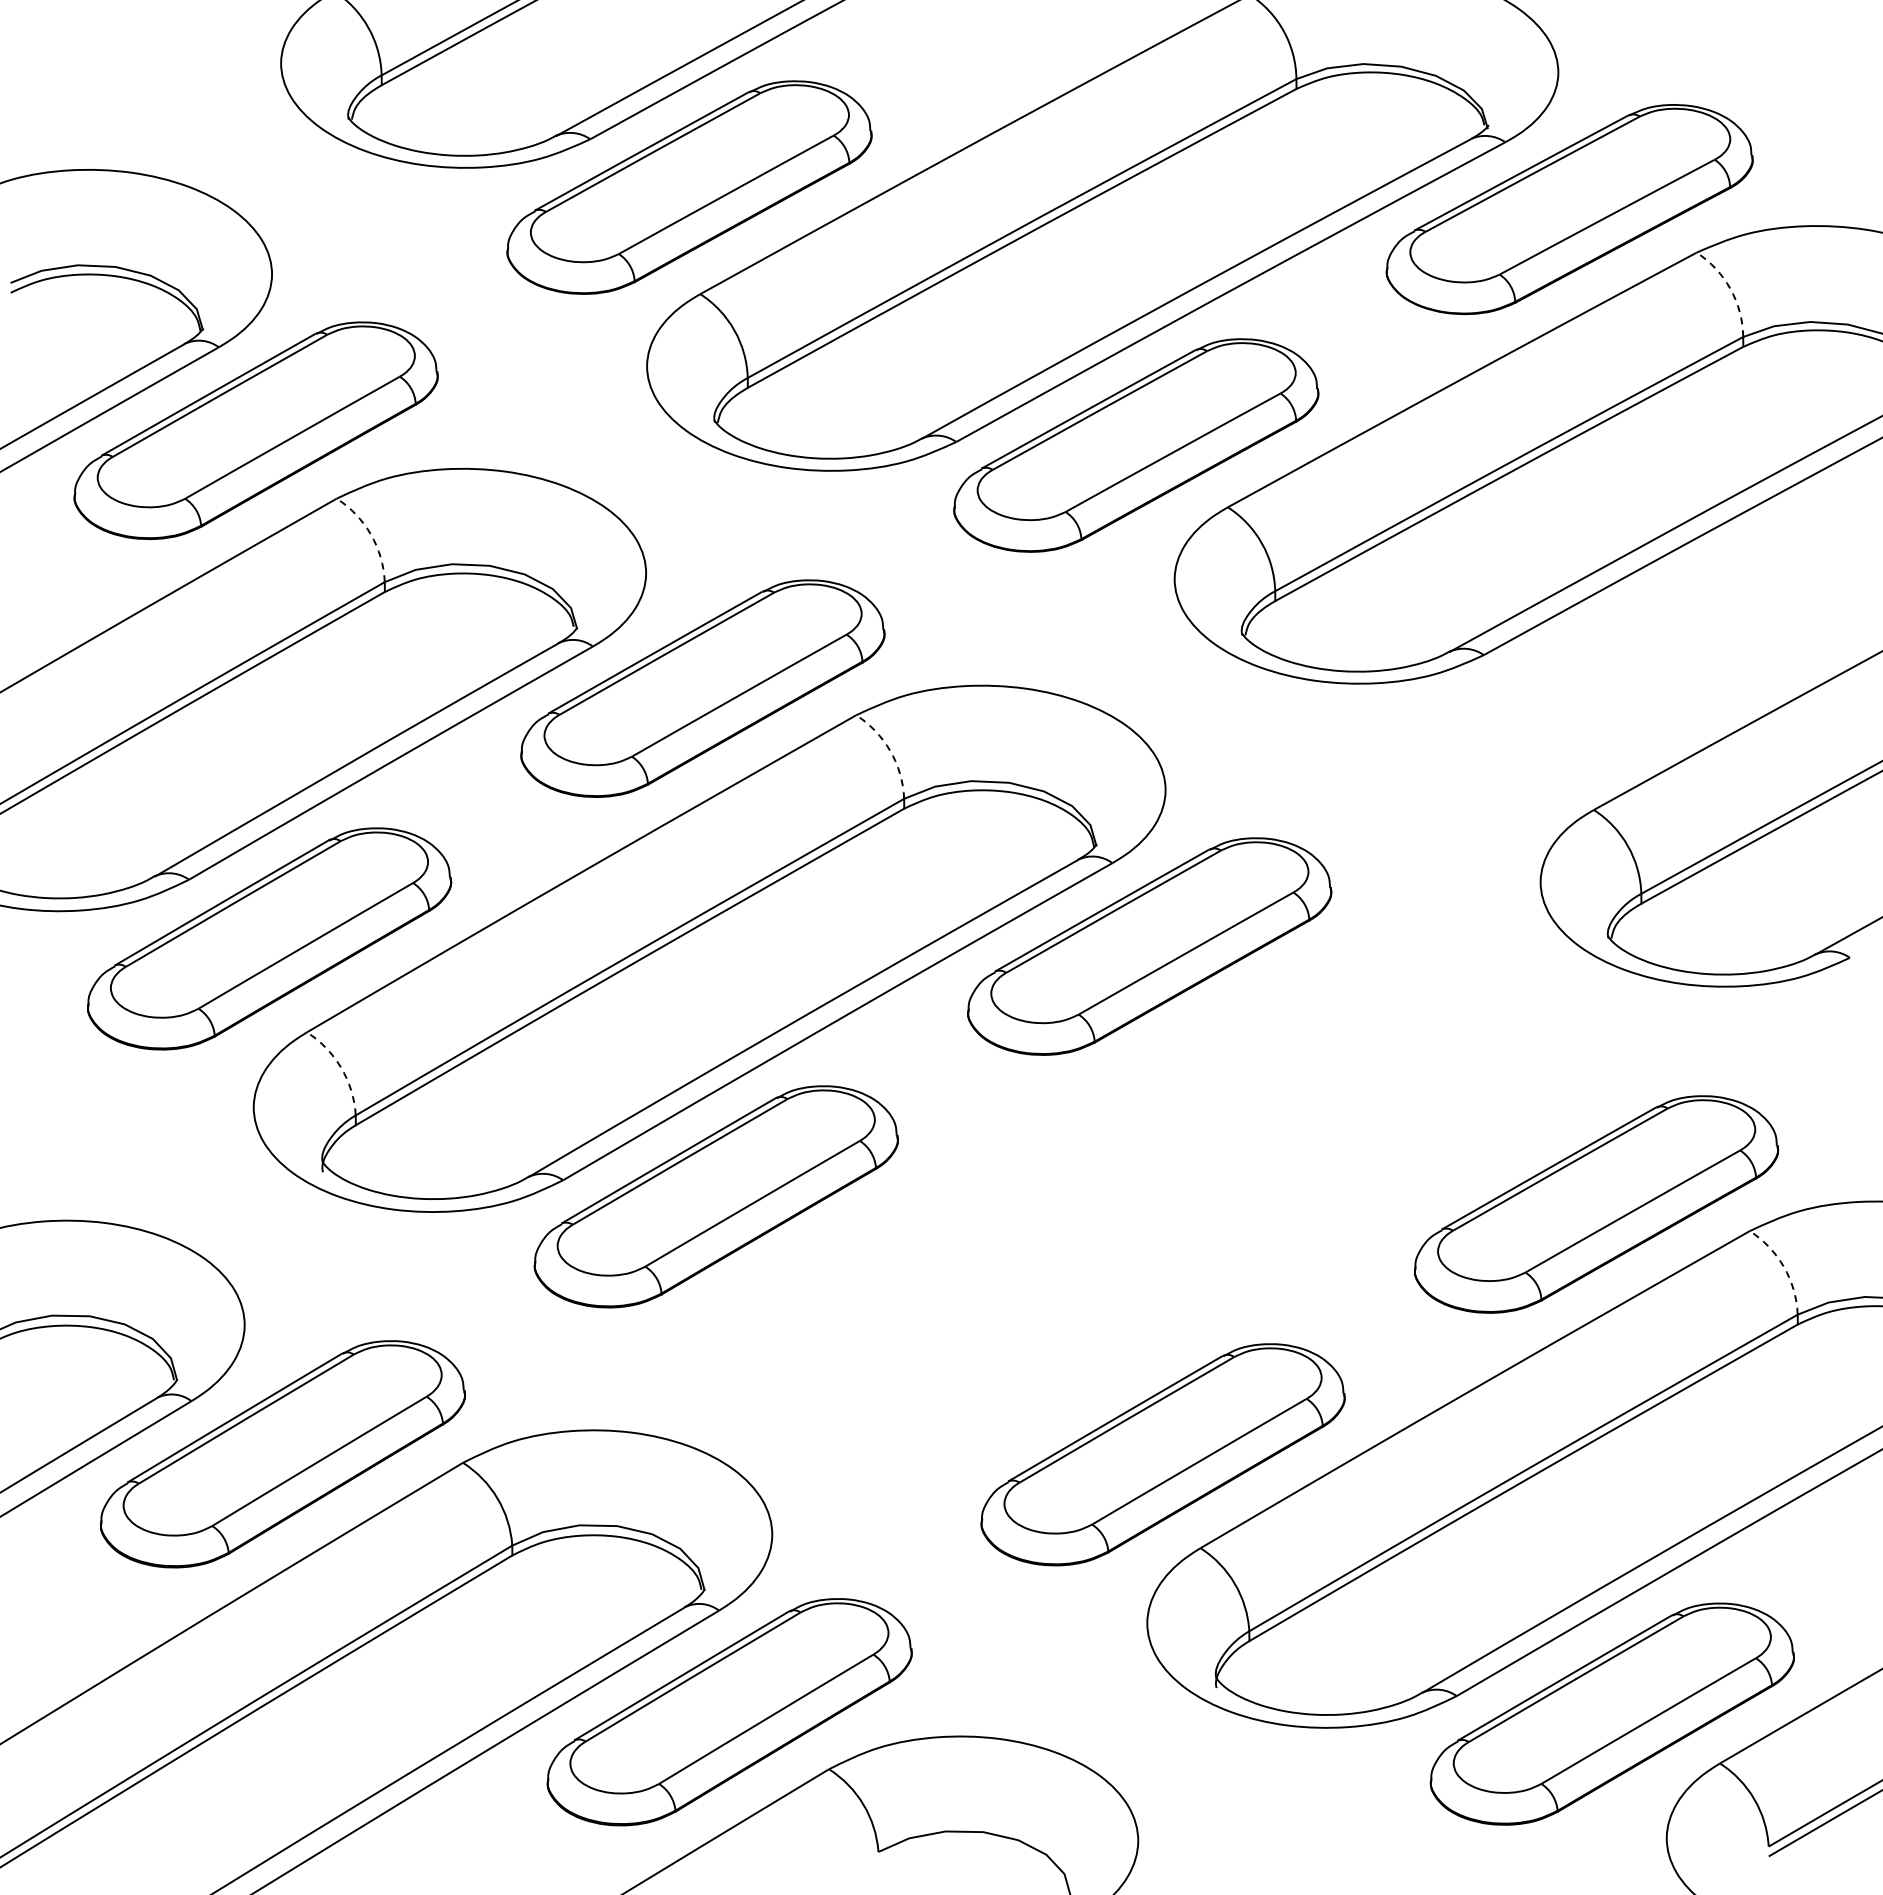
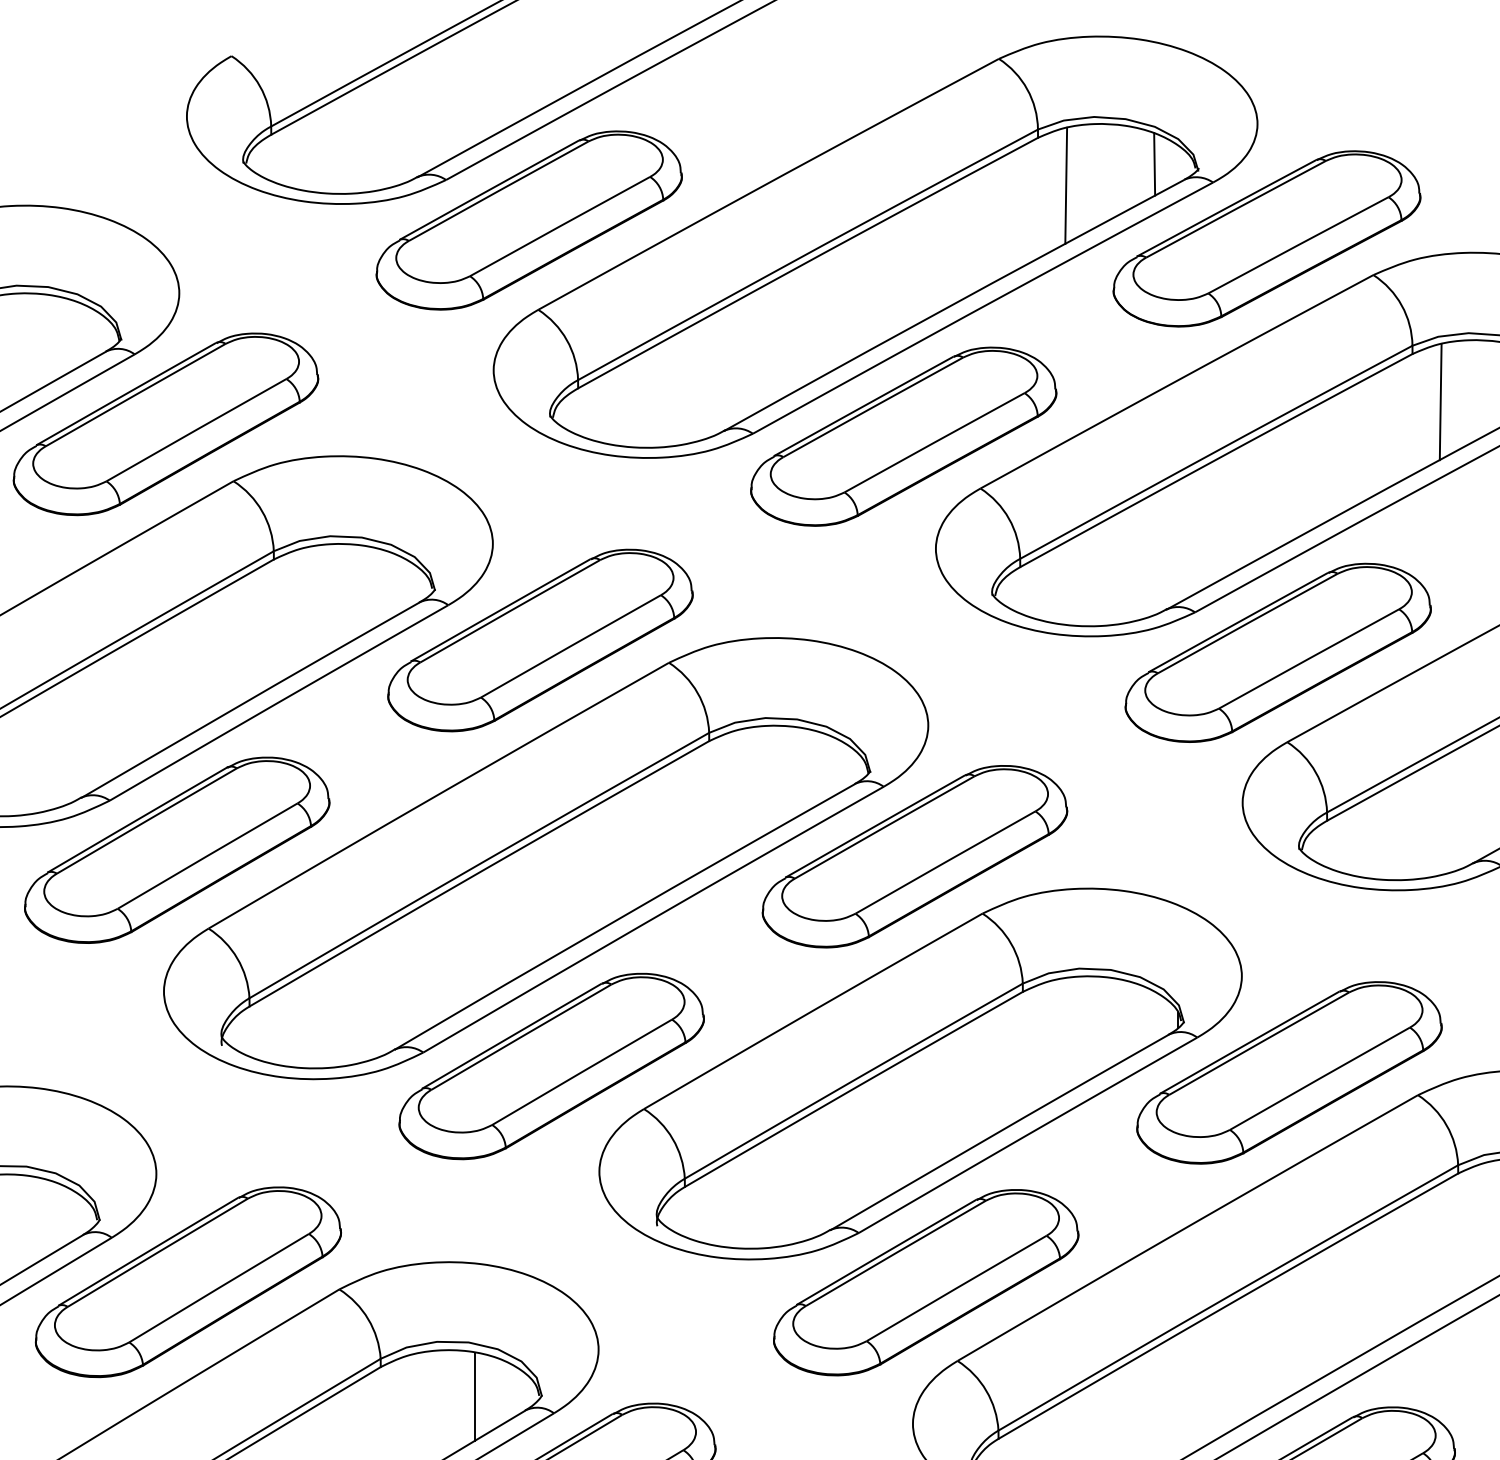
line: (1435, 120) -> (1154, 164), added
line: (1330, 145) -> (1066, 185), added
arc: (1730, 289) -> (1401, 305), dashed -> solid
line: (1776, 403) -> (1440, 401), added
arc: (370, 534) -> (261, 511), dashed -> solid
part: (1583, 703) -> (1278, 652), added
arc: (890, 751) -> (697, 693), dashed -> solid
arc: (341, 1068) -> (237, 958), dashed -> solid
part: (1156, 1205) -> (920, 1073), added
arc: (1783, 1267) -> (1446, 1125), dashed -> solid
line: (625, 1590) -> (475, 1396), added

